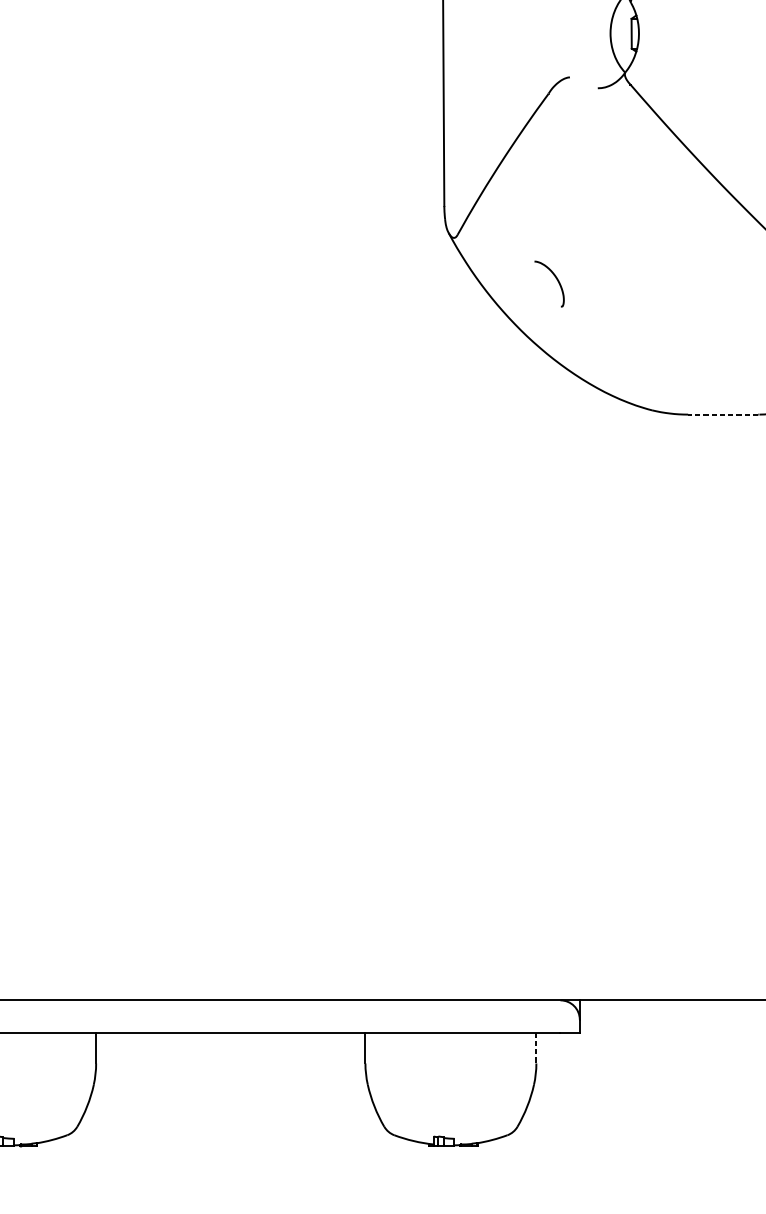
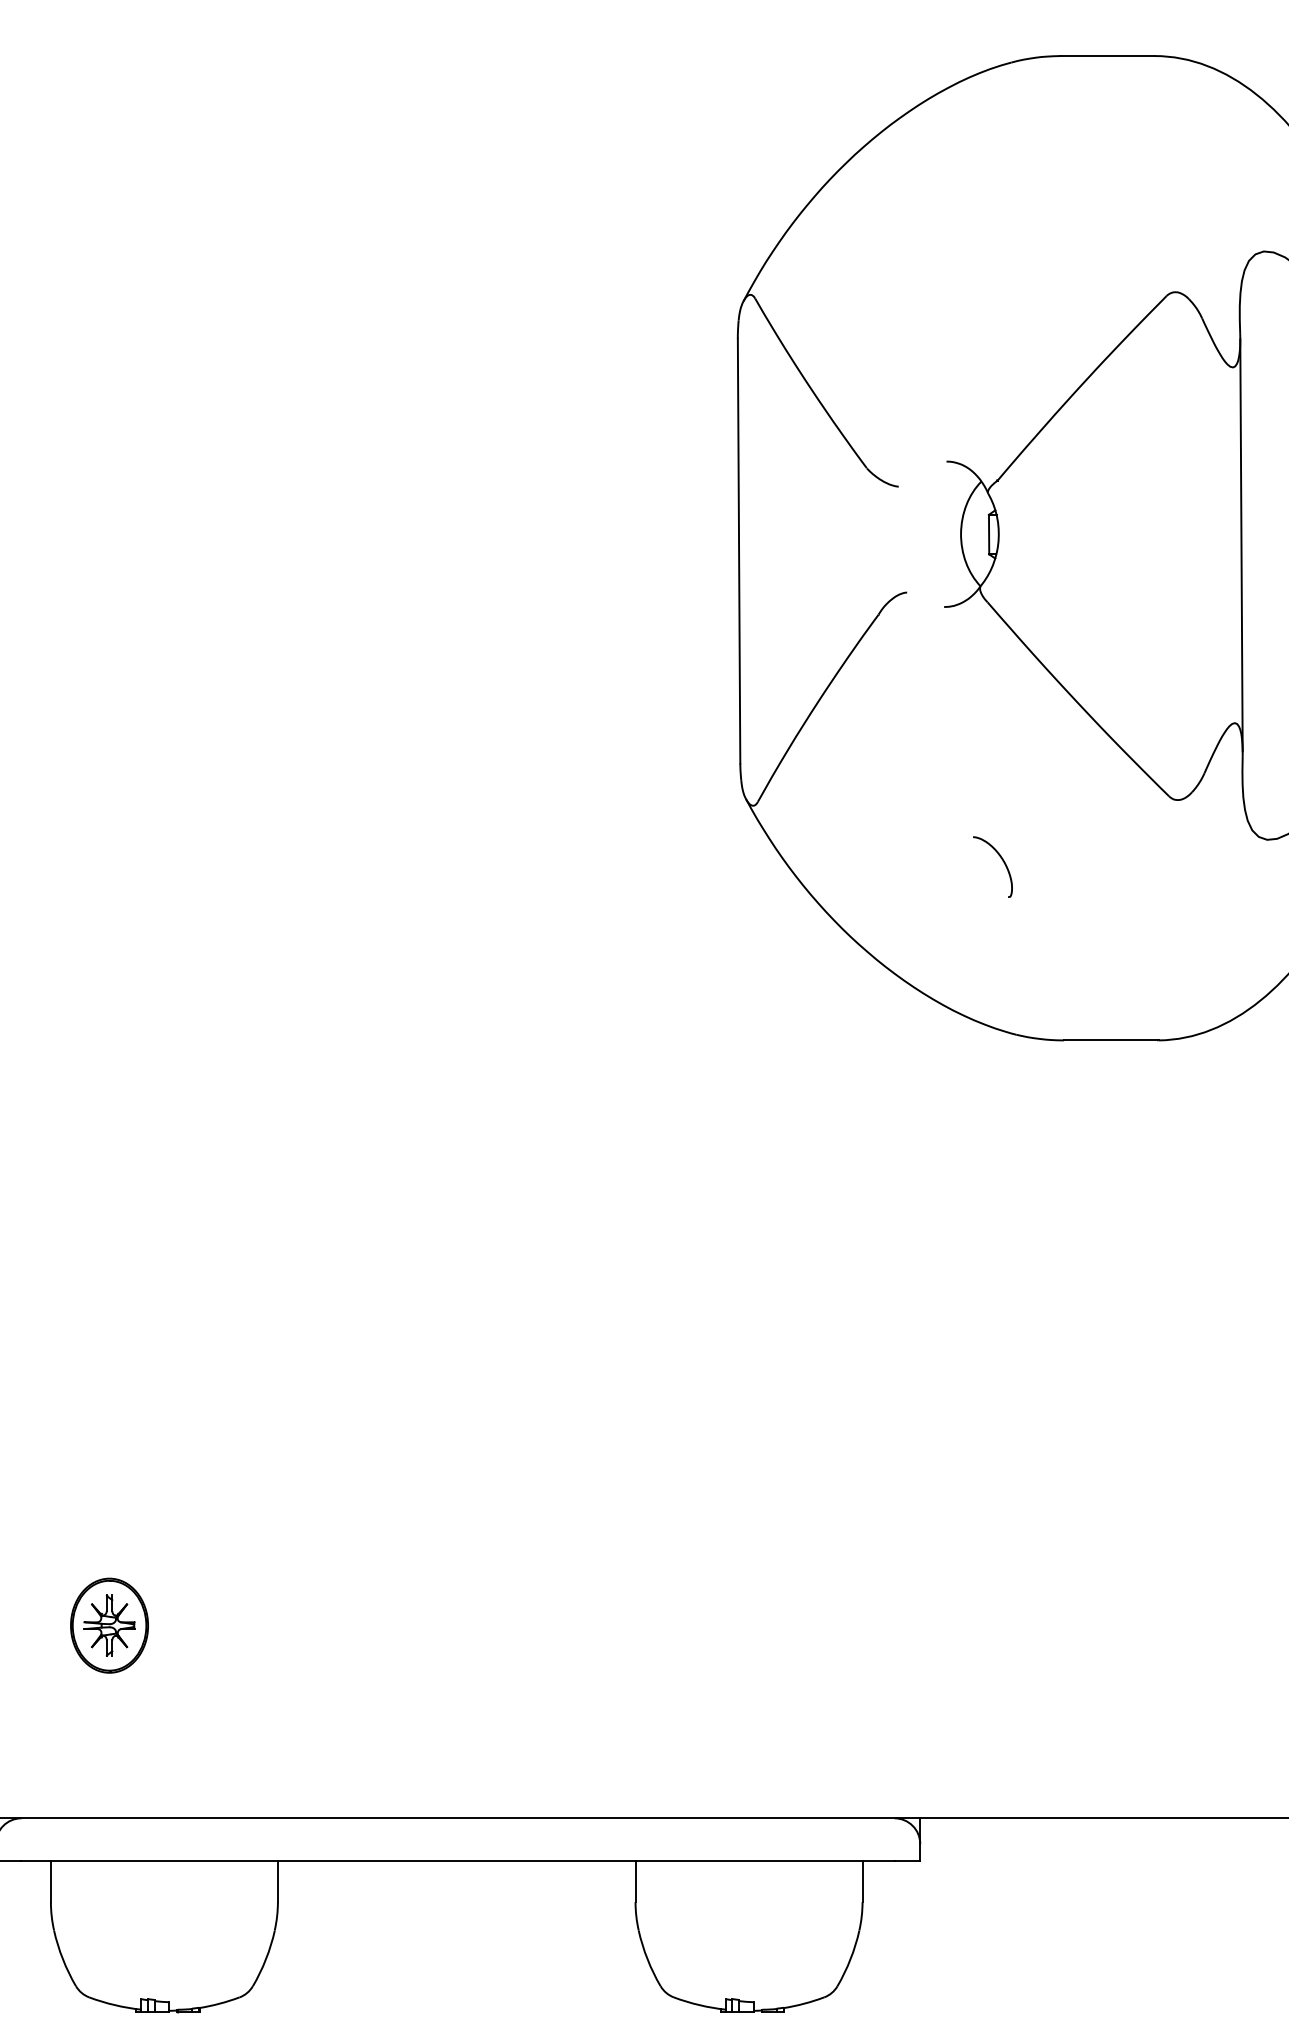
curve: (556, 279) -> (1002, 861), moved
line: (723, 414) -> (1110, 1040), dashed -> solid
line: (536, 1047) -> (862, 1881), dashed -> solid

